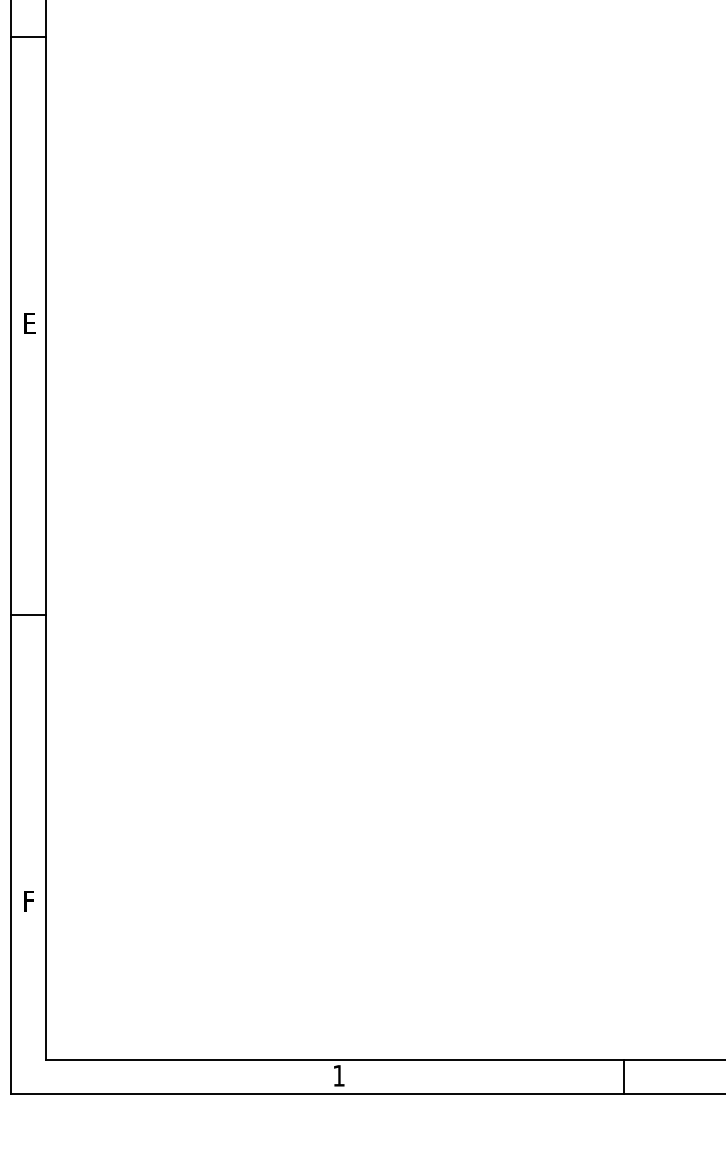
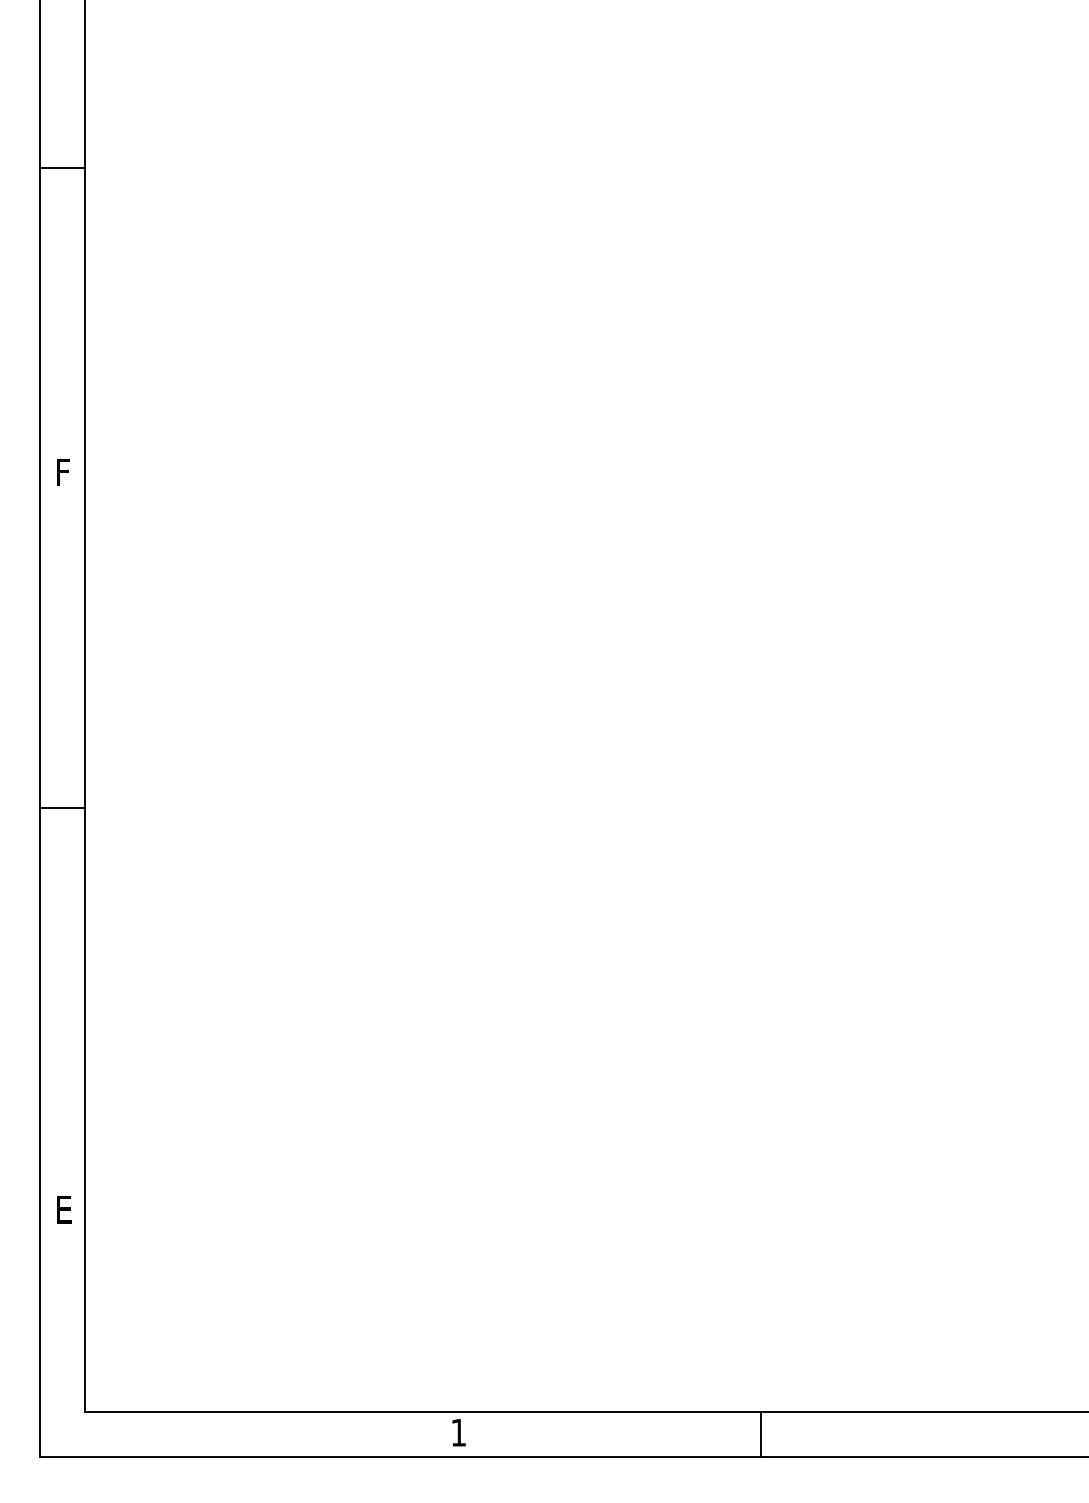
line: (28, 37) -> (62, 168), moved
text: (30, 323) -> (65, 472), E -> F
line: (28, 614) -> (62, 807), moved
text: (30, 900) -> (65, 1209), F -> E
line: (623, 1077) -> (760, 1434), moved

